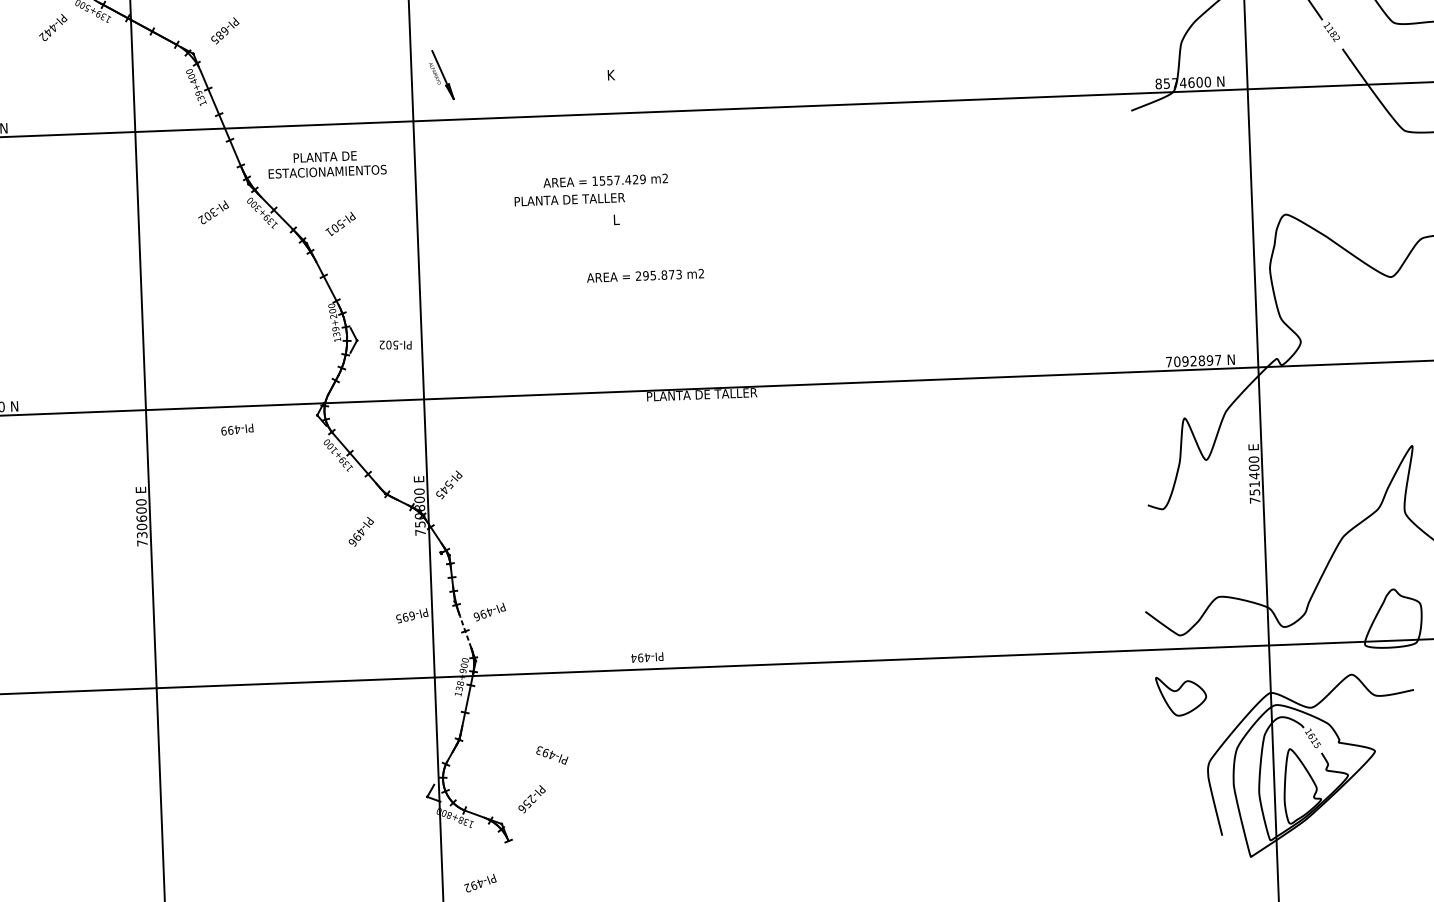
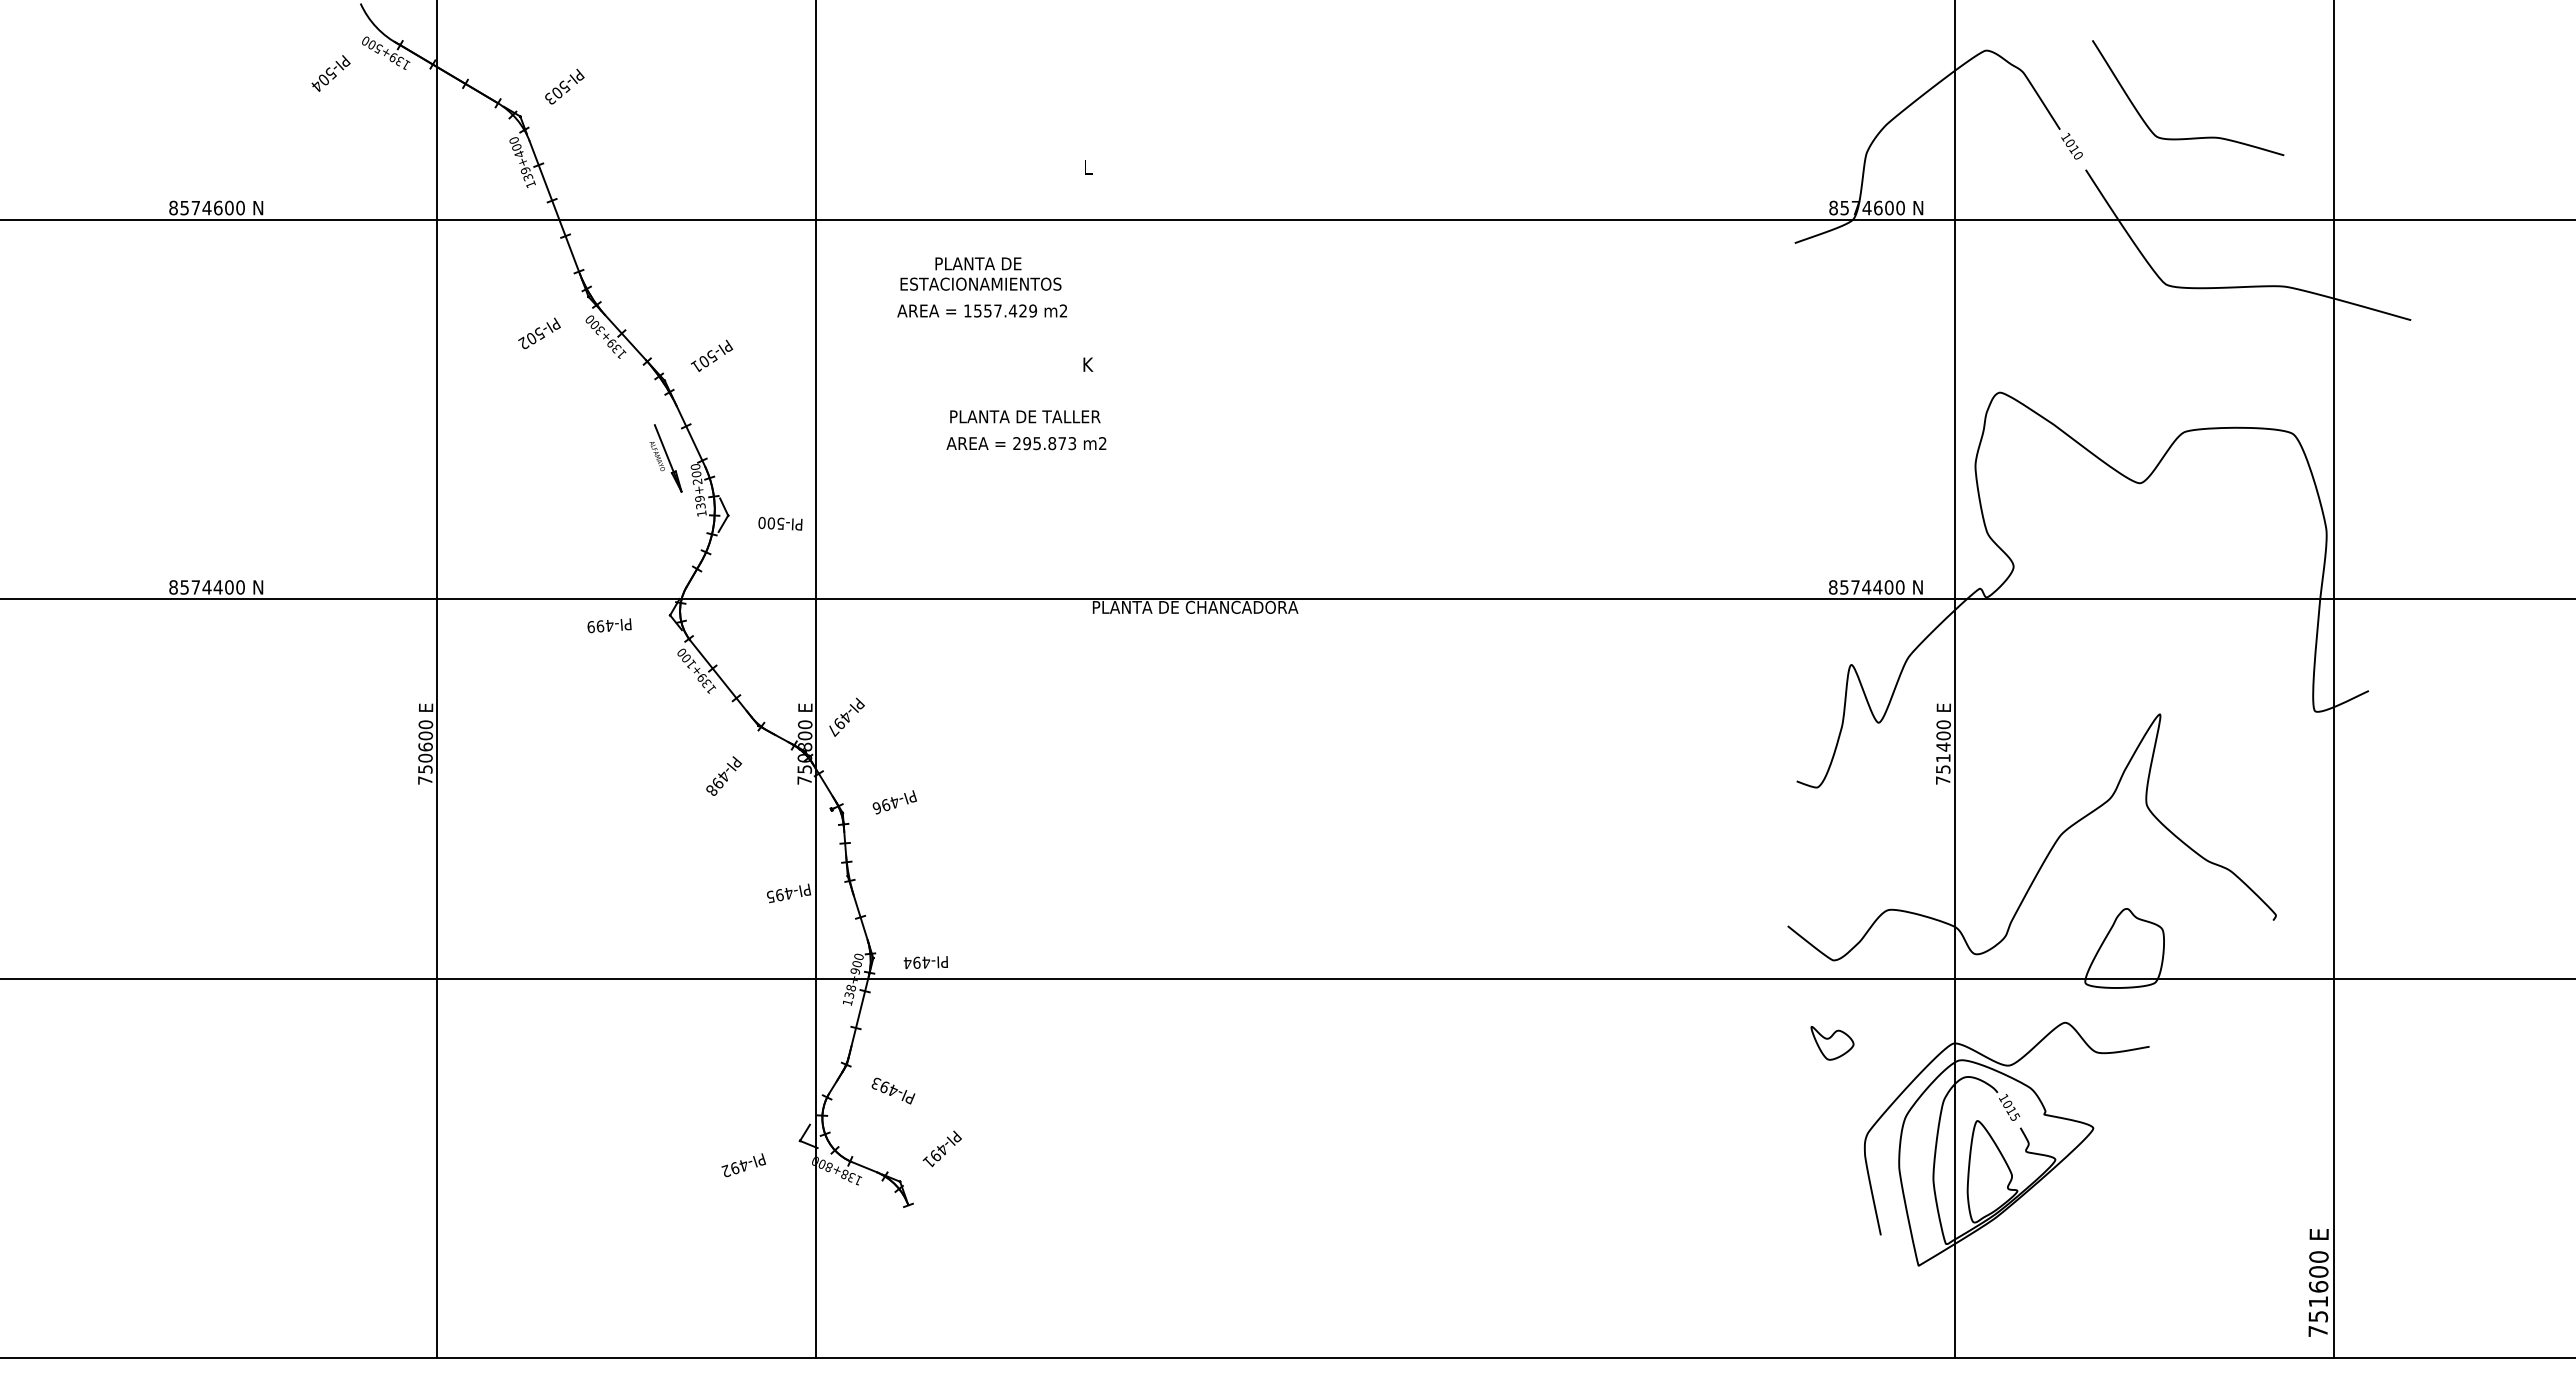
text: (48, 32) -> (323, 79), PI-442 -> PI-504
text: (1332, 34) -> (2073, 149), 1182 -> 1010
text: (220, 35) -> (557, 92), PI-685 -> PI-503
part: (441, 75) -> (665, 458), moved
text: (611, 75) -> (1088, 167), K -> L
text: (326, 163) -> (980, 273), moved
text: (605, 180) -> (981, 310), moved
text: (569, 199) -> (1025, 416), moved
text: (213, 213) -> (539, 334), PI-302 -> PI-502
text: (616, 219) -> (1088, 364), L -> K
text: (645, 275) -> (1026, 443), moved
text: (381, 344) -> (761, 522), PI-502 -> PI-500
text: (1193, 361) -> (1866, 587), 7092897 -> 8574400
text: (702, 394) -> (1195, 606), PLANTA DE TALLER -> PLANTA DE CHANCADORA
text: (237, 429) -> (609, 625), moved
text: (445, 489) -> (840, 723), PI-545 -> PI-497
text: (141, 535) -> (424, 769), 730600 -> 750600
text: (353, 542) -> (712, 790), PI-496 -> PI-498
text: (489, 612) -> (894, 802), moved
text: (411, 615) -> (788, 893), PI-695 -> PI-495
line: (465, 632) -> (860, 918), dashed -> solid
text: (646, 657) -> (925, 962), moved
part: (1181, 696) -> (1832, 1043), size x0.62
text: (1312, 736) -> (2008, 1104), 1615 -> 1015
text: (552, 755) -> (893, 1090), moved
text: (527, 803) -> (935, 1155), PI-256 -> PI-491
text: (480, 883) -> (743, 1165), moved

